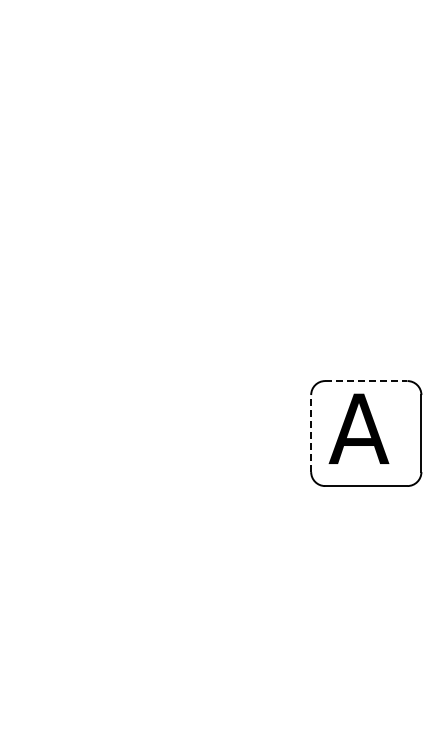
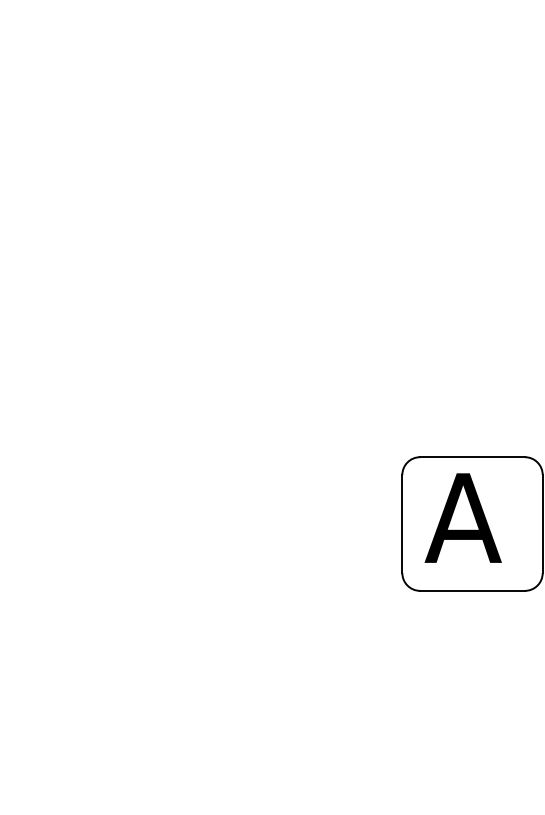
line: (366, 381) -> (472, 457), dashed -> solid
line: (311, 433) -> (402, 523), dashed -> solid

